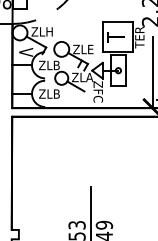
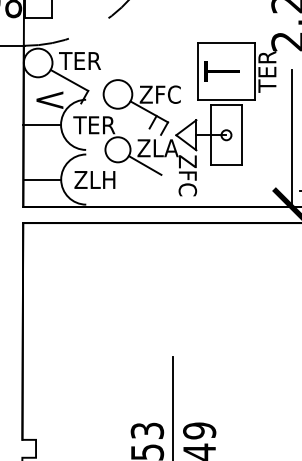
text: (41, 31) -> (79, 60), ZLH -> TER
text: (88, 49) -> (169, 94), ZLE -> ZFC
text: (49, 65) -> (94, 125), ZLB -> TER
text: (57, 93) -> (109, 178), ZLB -> ZLH

